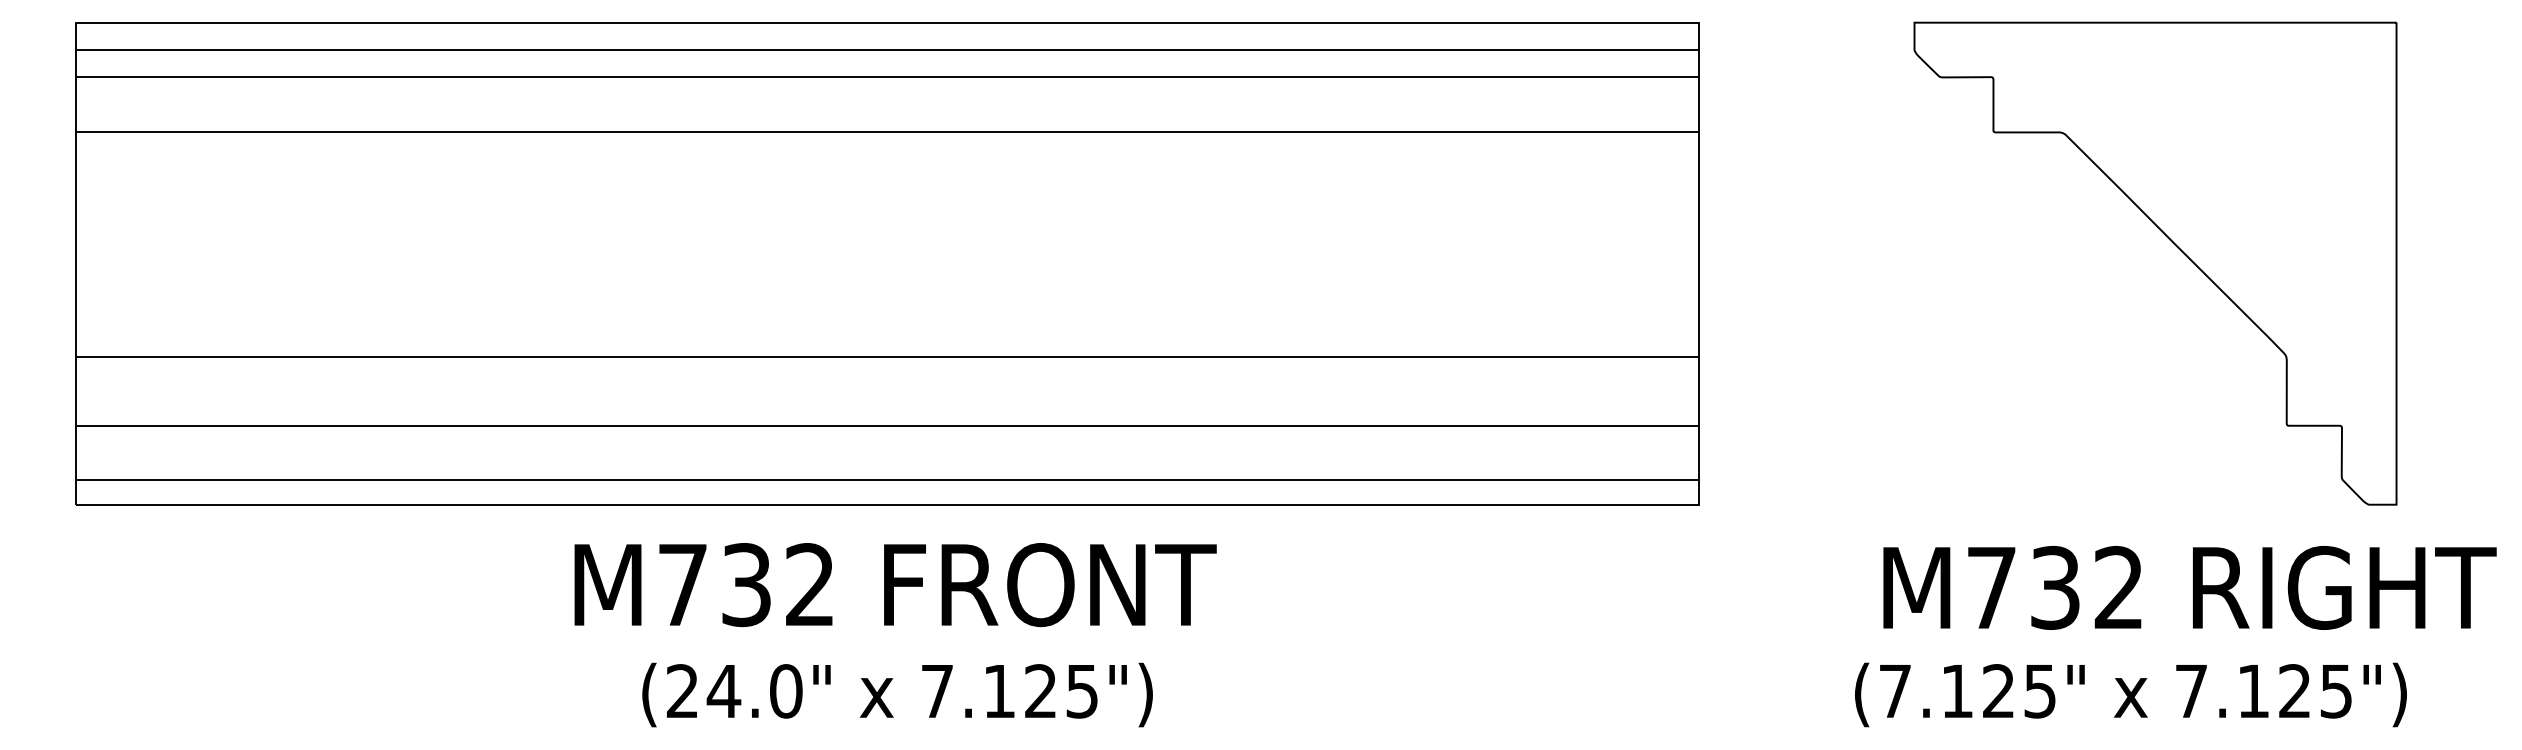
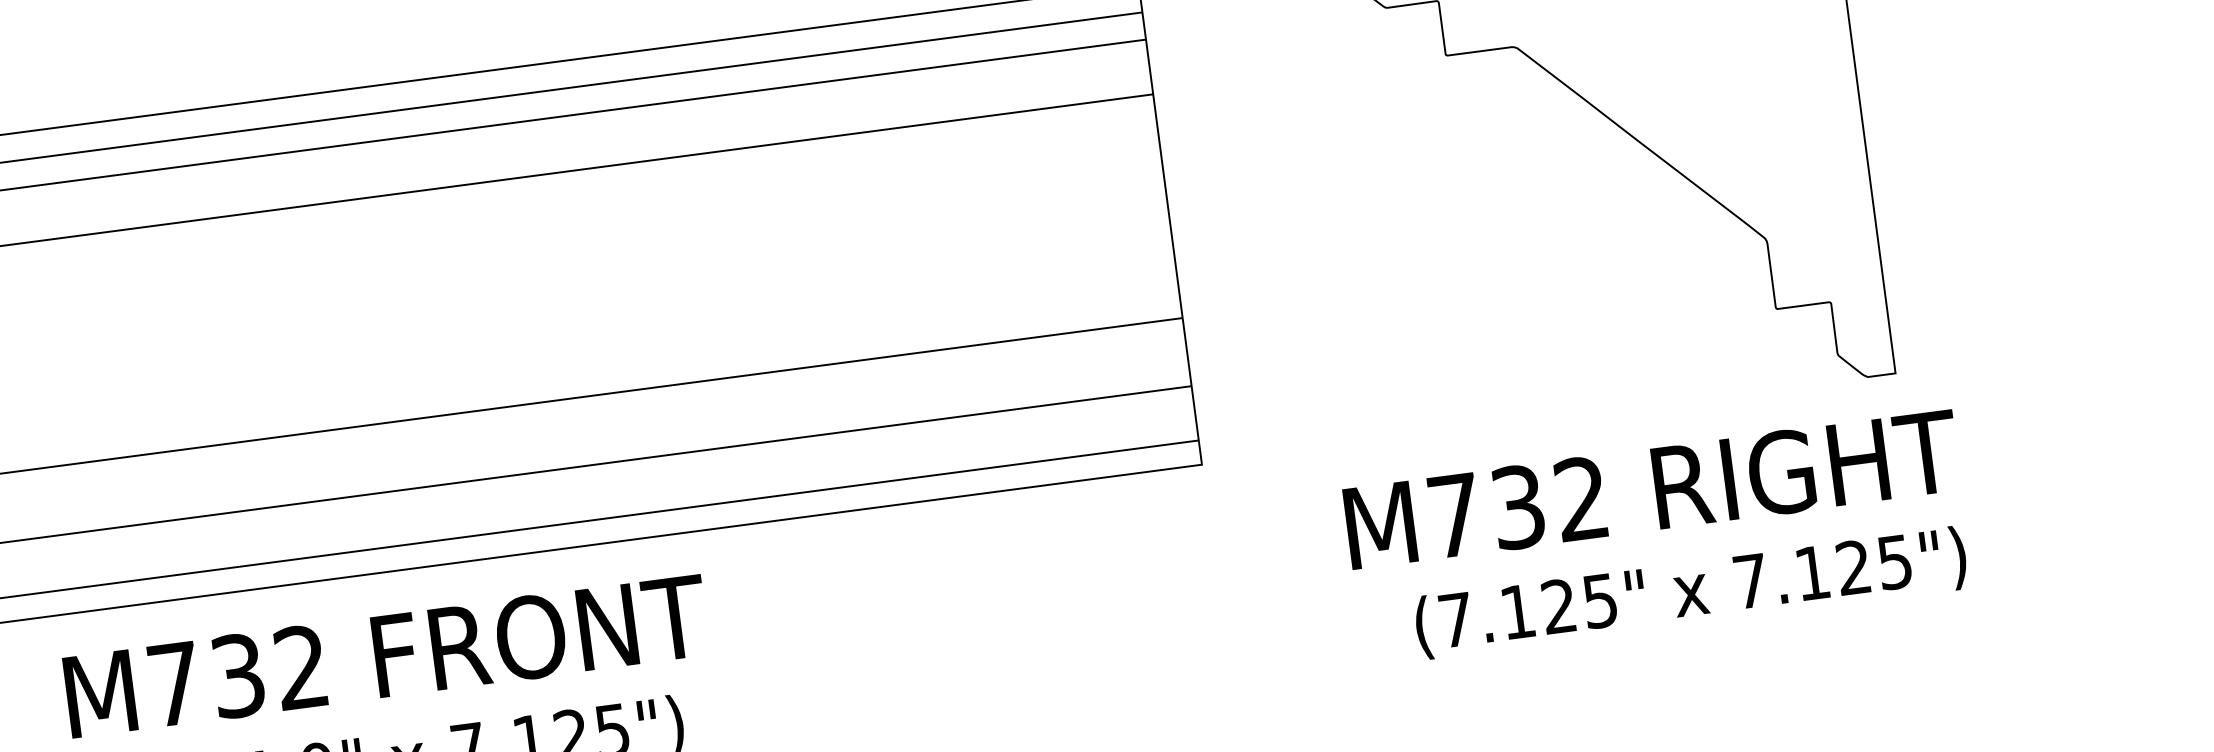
text: (895, 585) -> (386, 656), moved
text: (2189, 587) -> (1651, 489), moved
text: (2130, 694) -> (1690, 592), moved

